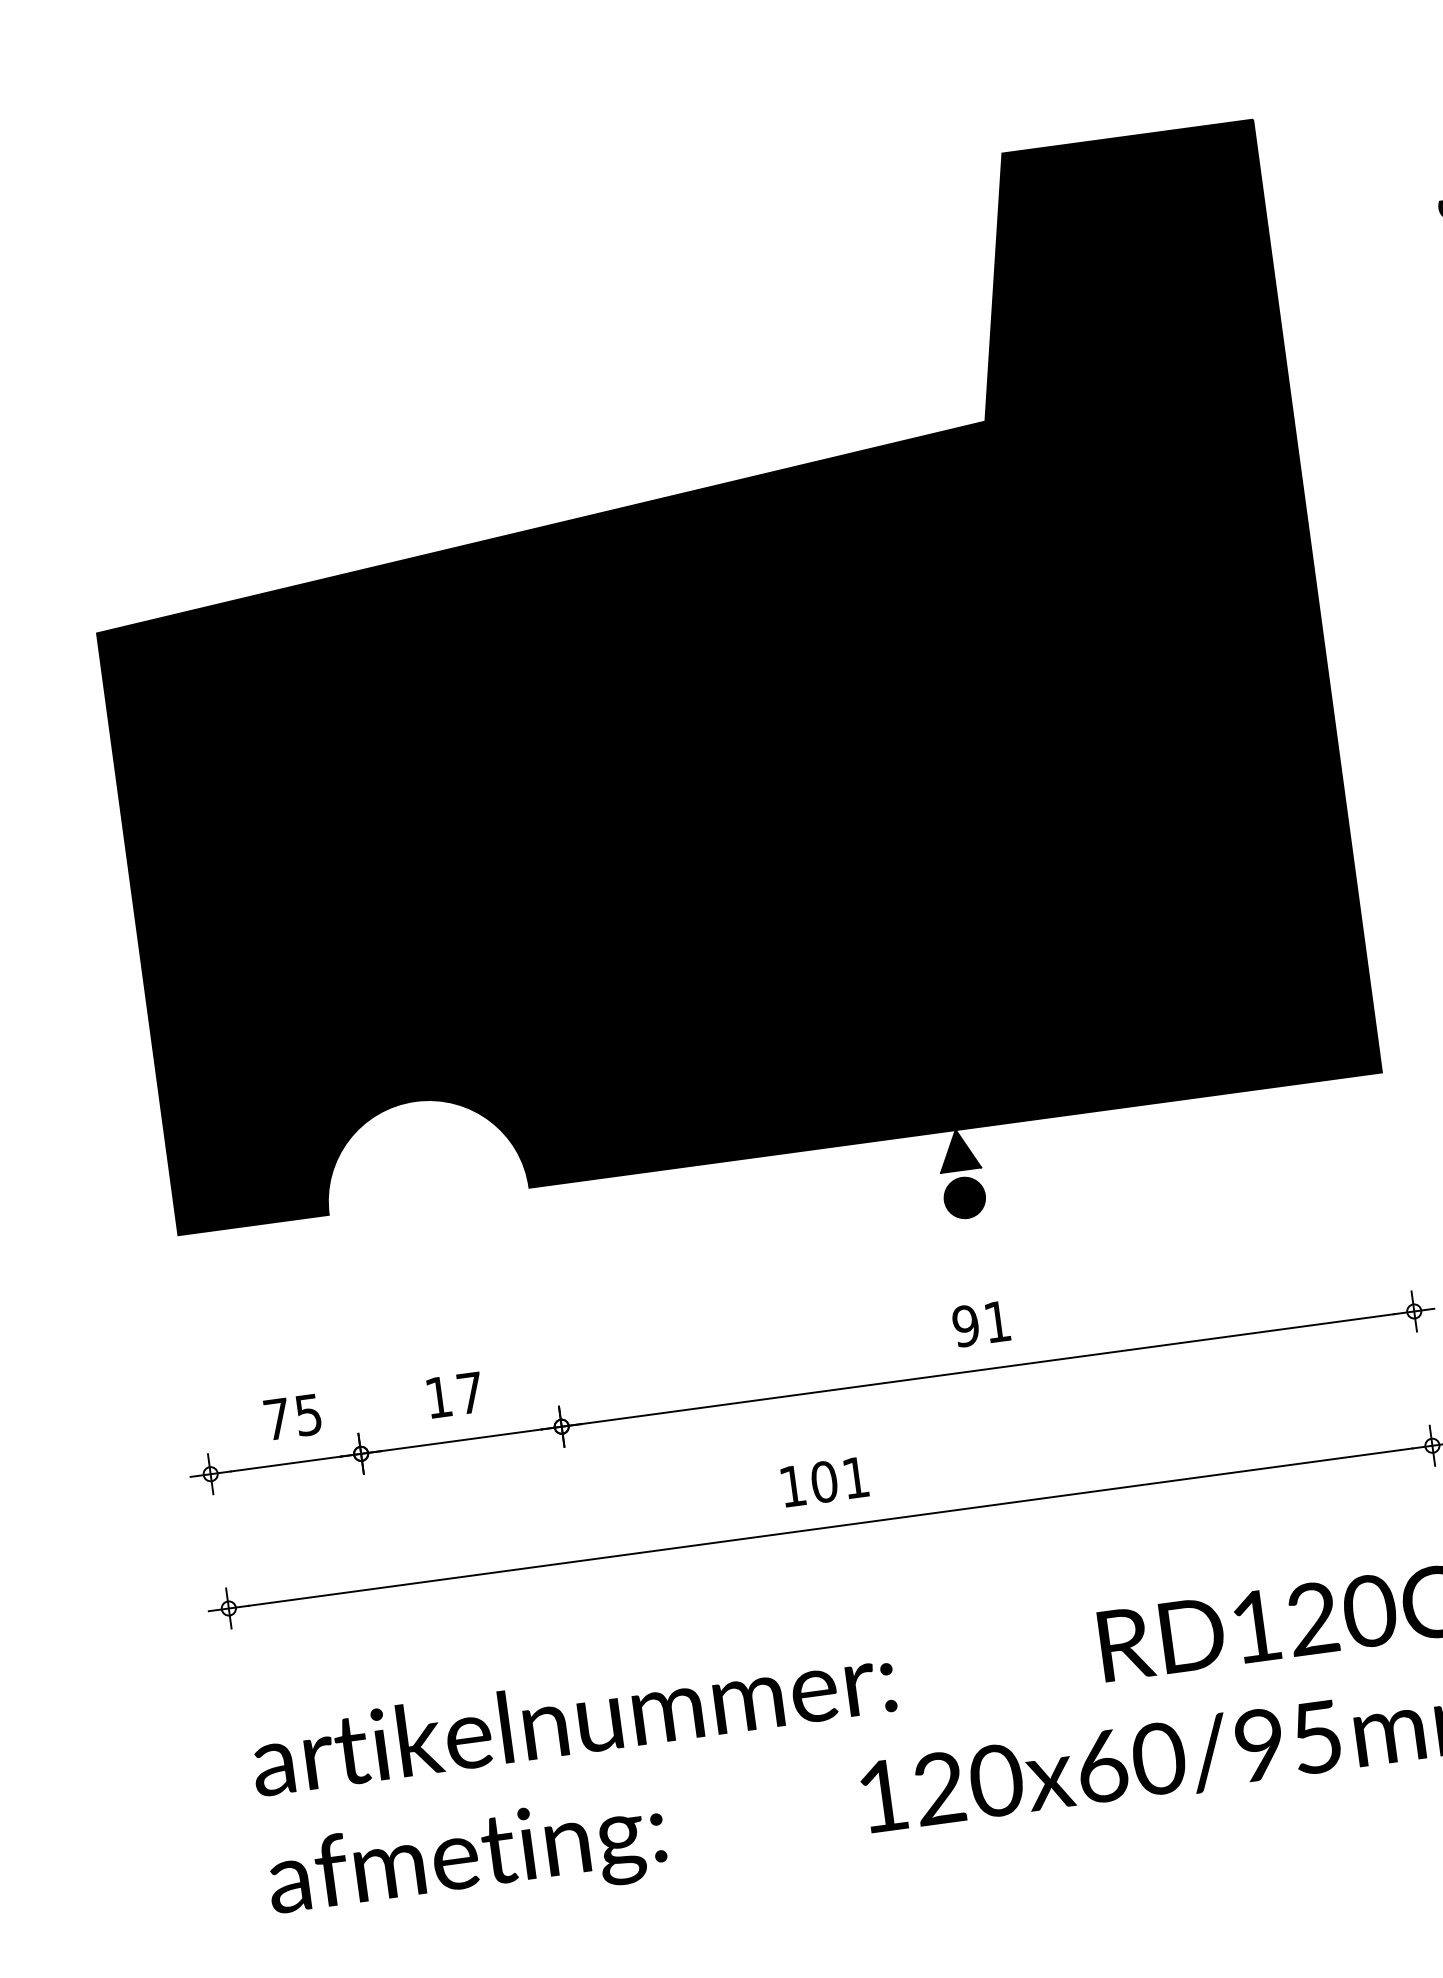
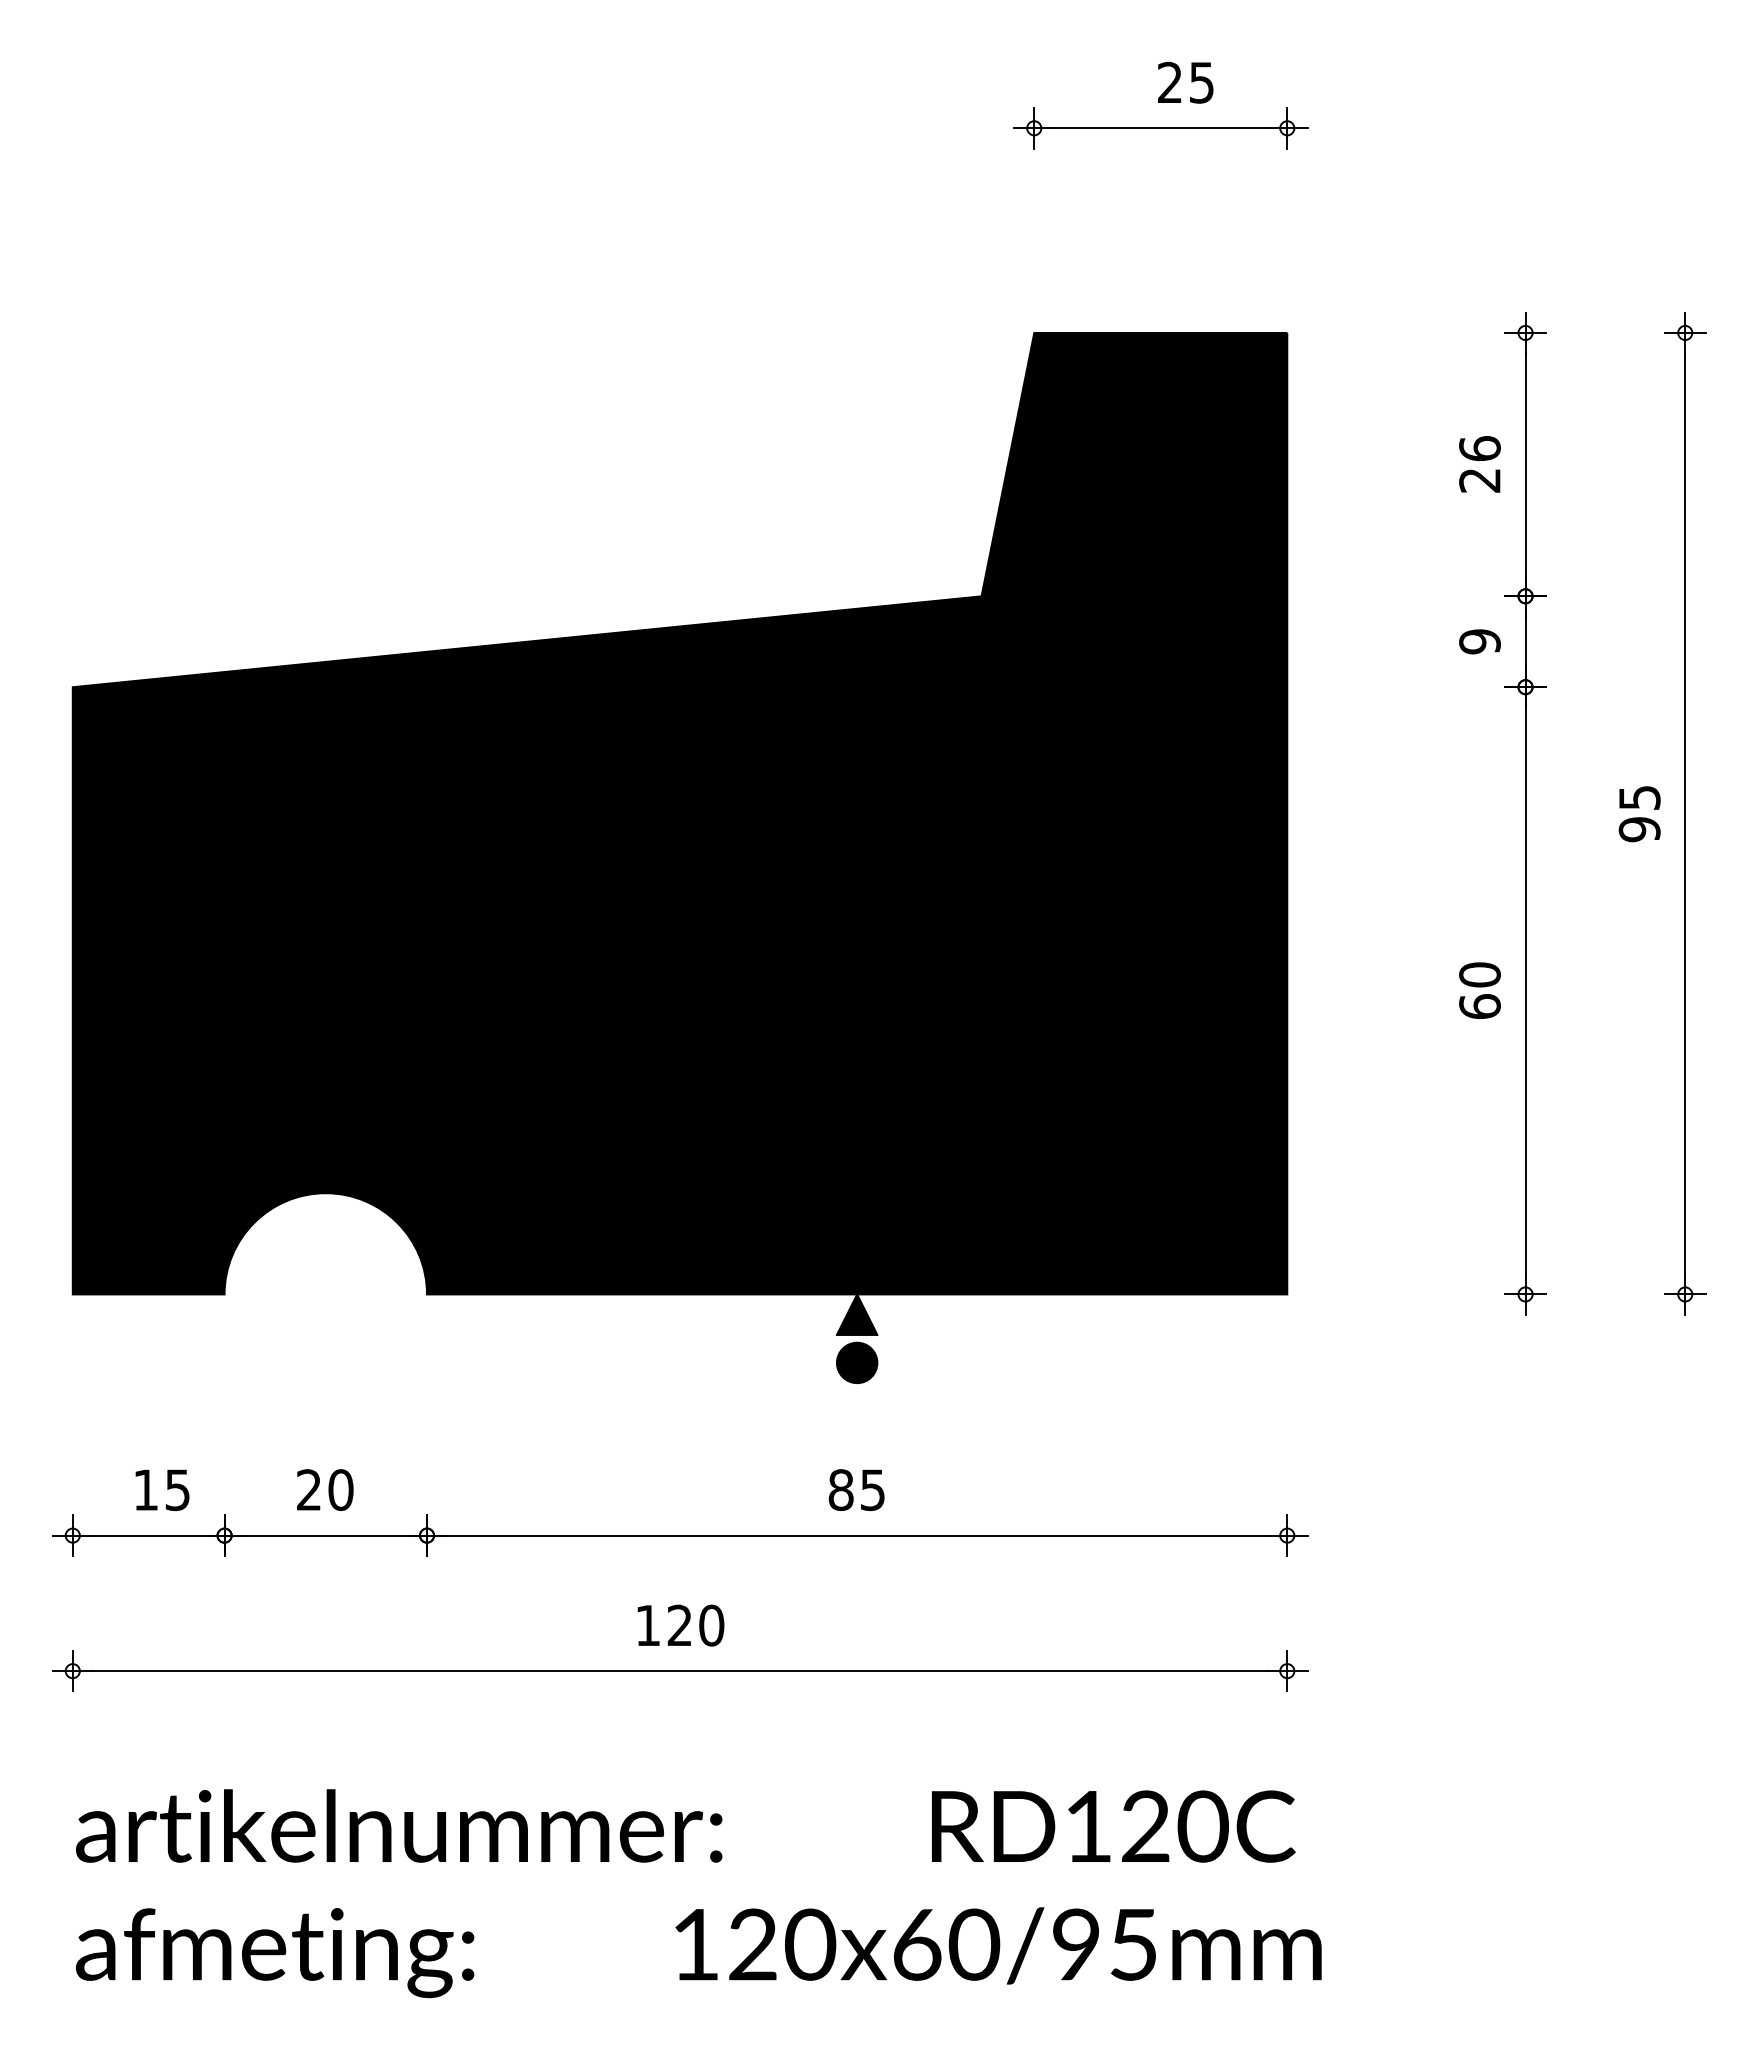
text: (981, 1324) -> (856, 1490), 91 -> 85
text: (455, 1395) -> (325, 1490), 17 -> 20
text: (276, 1418) -> (145, 1489), 75 -> 15
text: (839, 1479) -> (695, 1625), 101 -> 120

